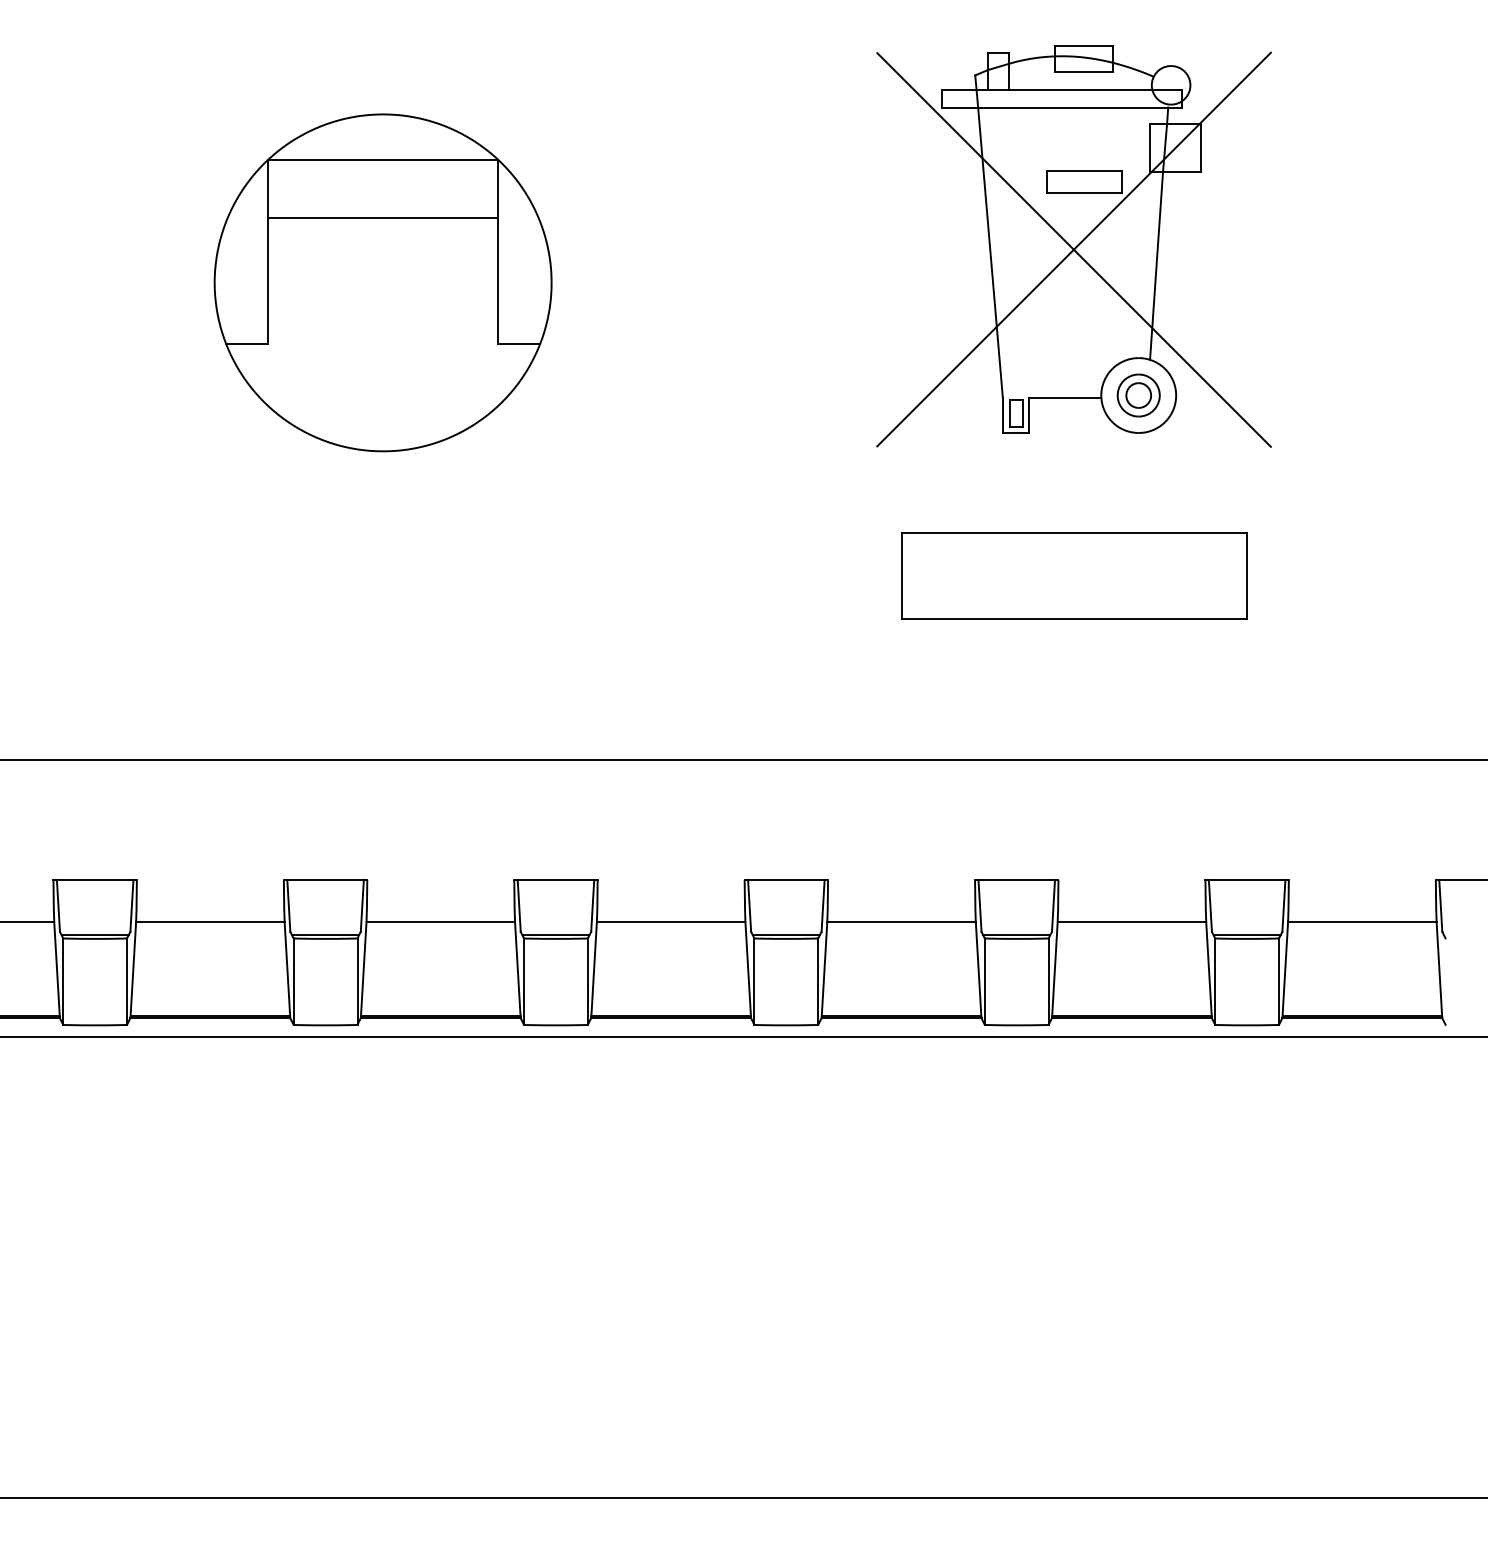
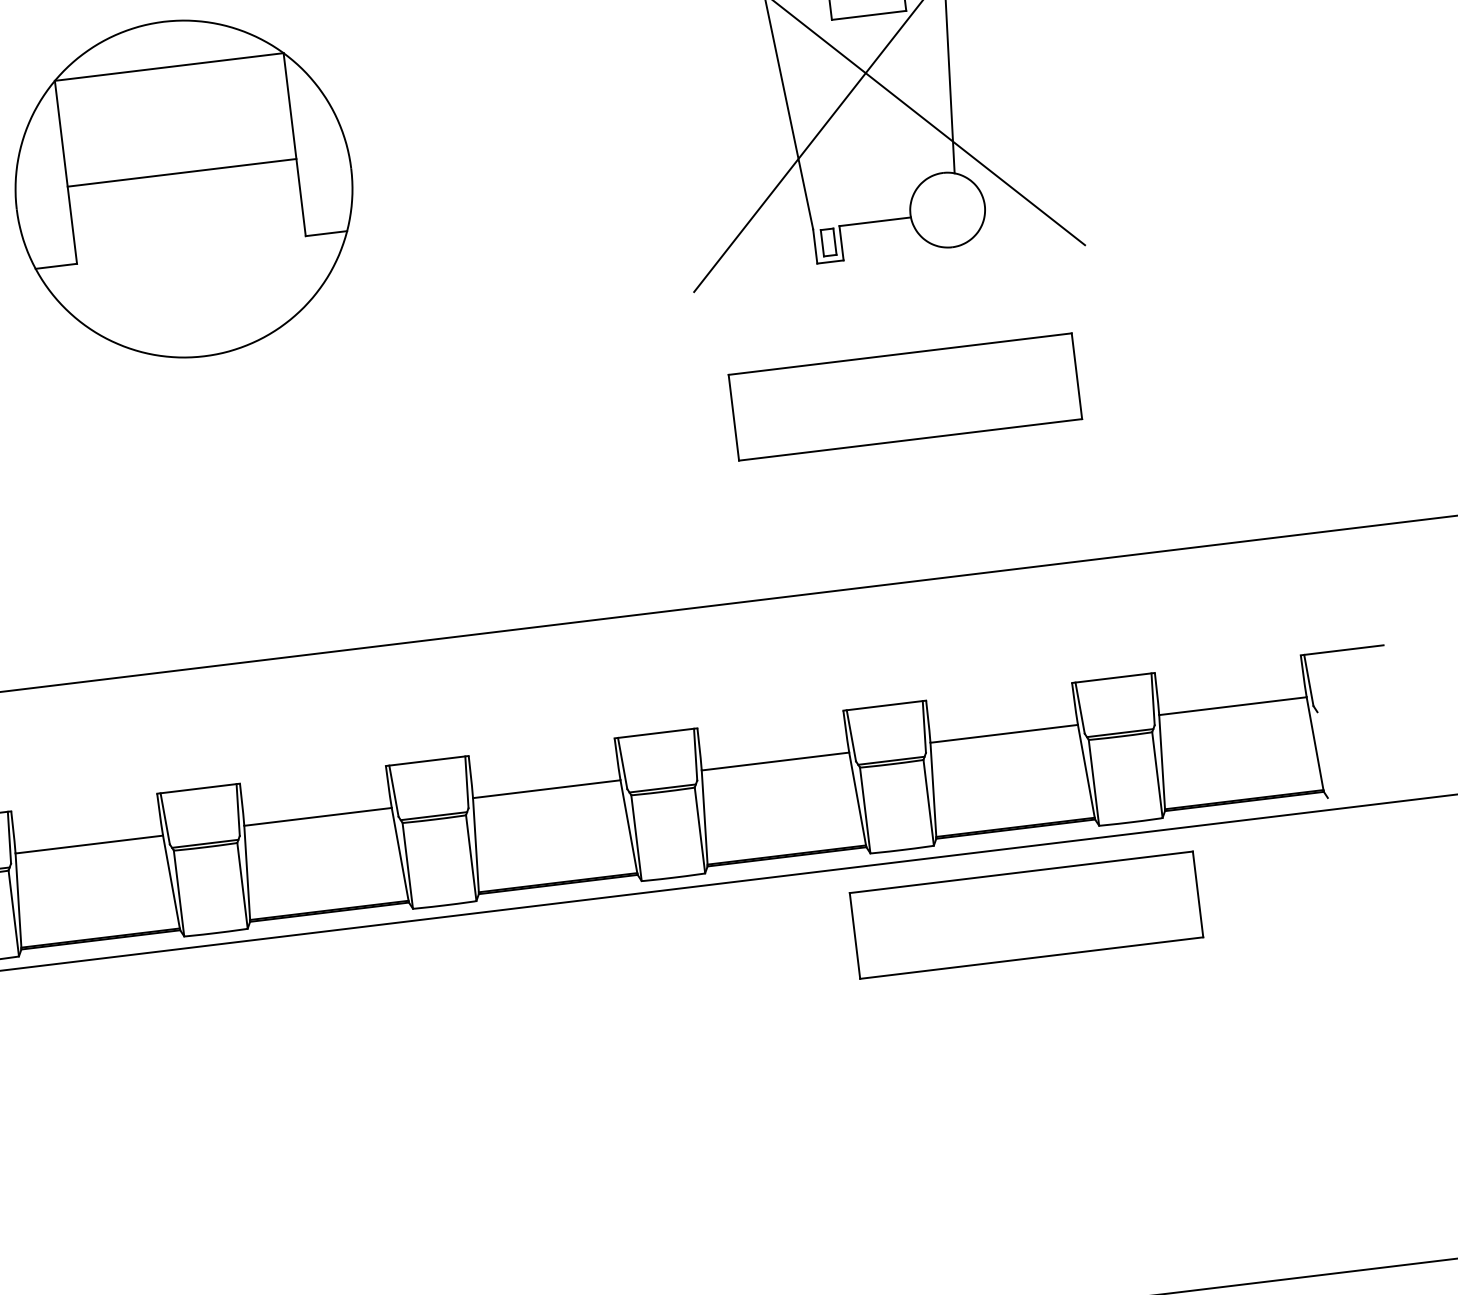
line: (382, 217) -> (181, 172), moved
part: (1138, 395) -> (947, 210), removed
part: (1132, 1104) -> (1026, 914), added

